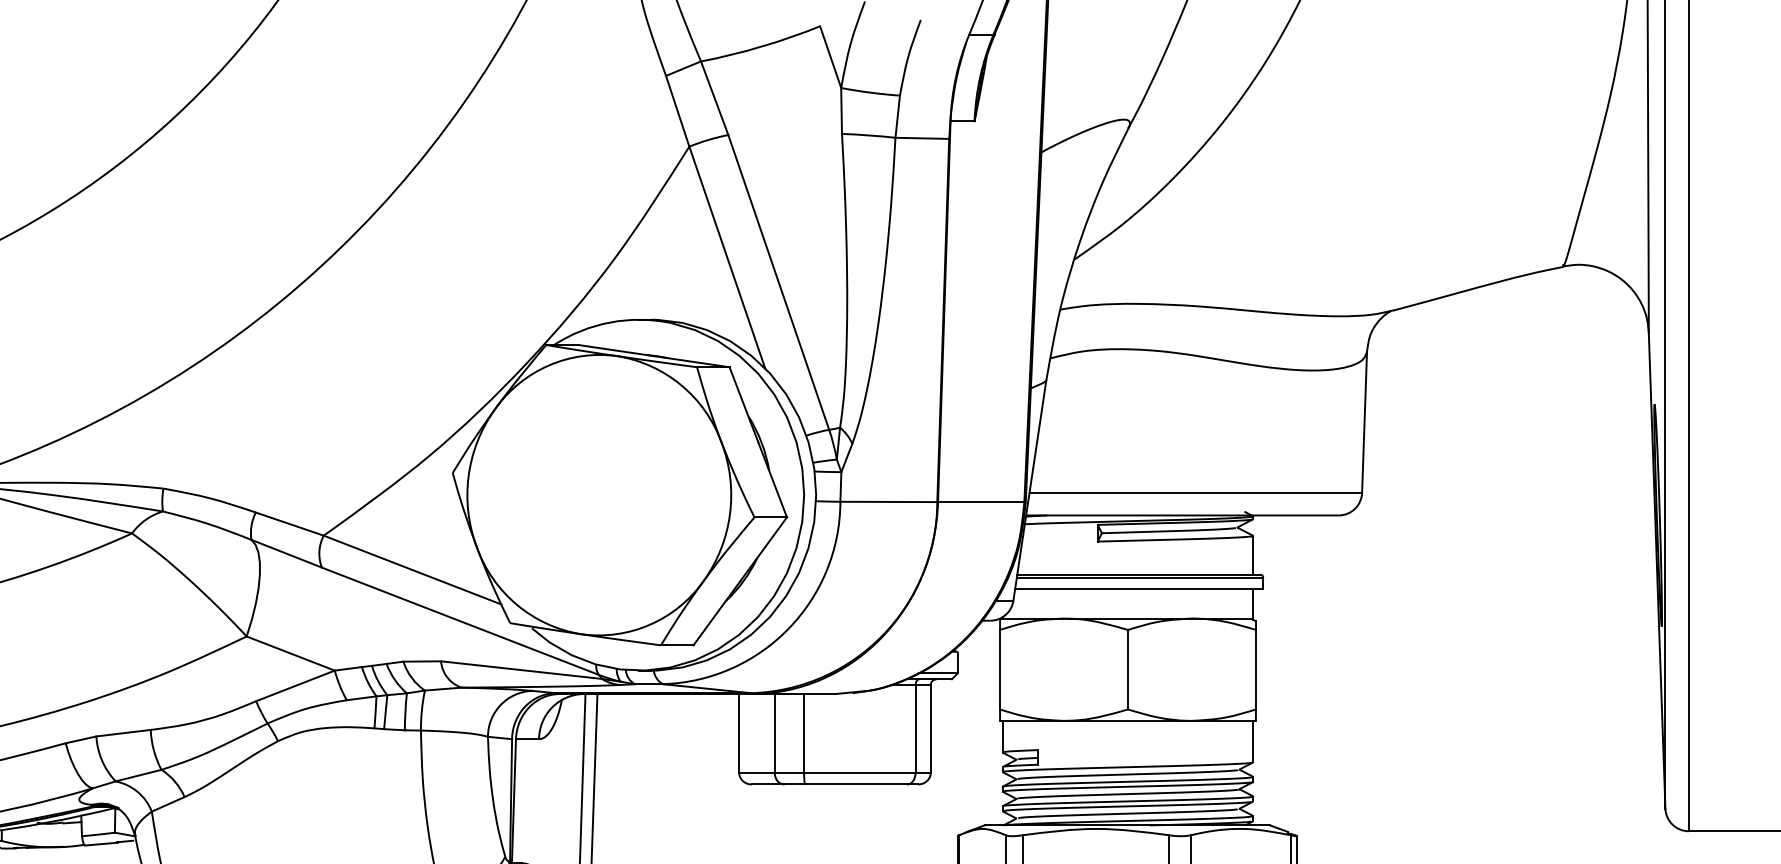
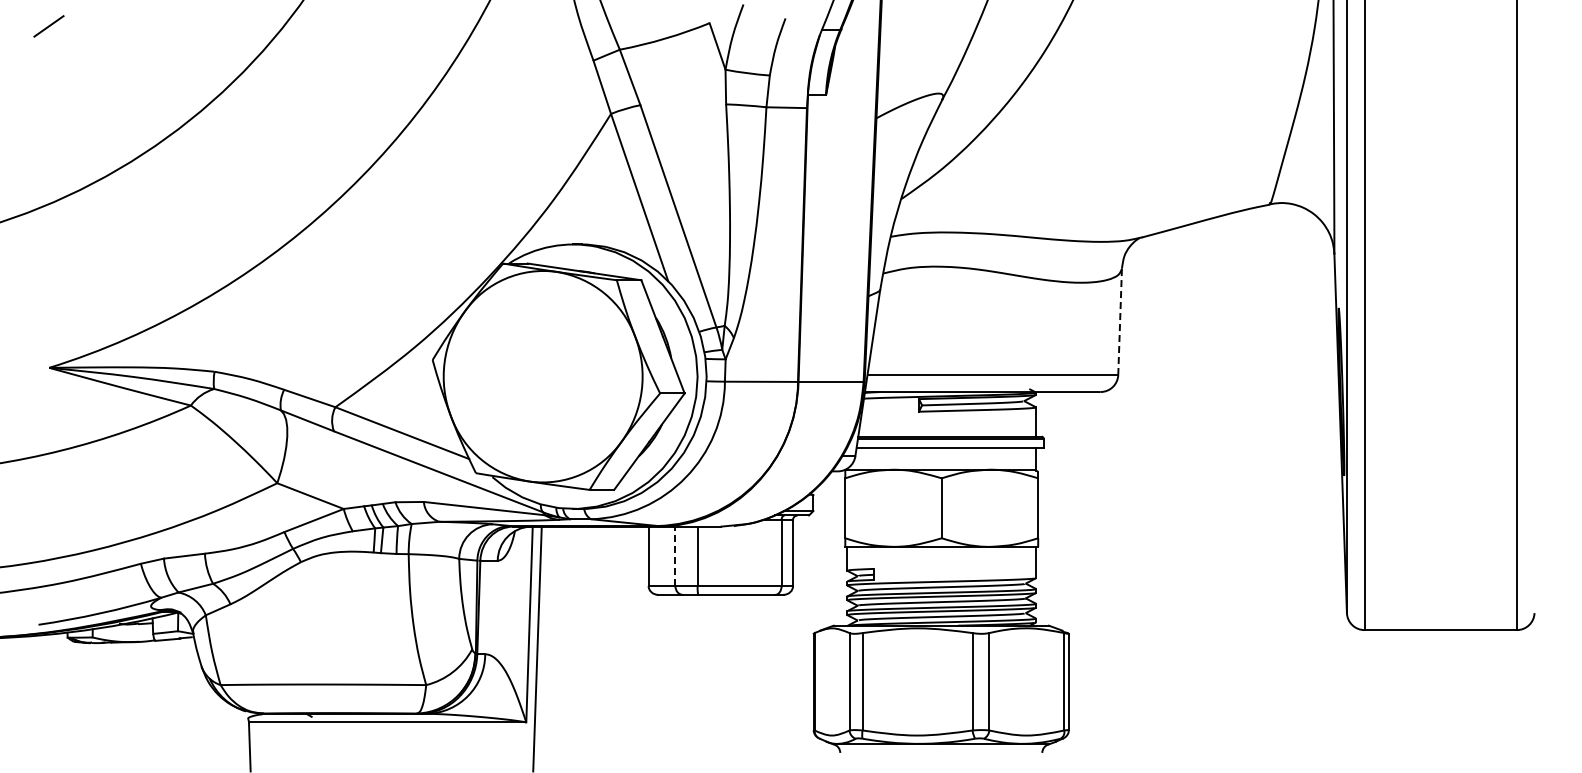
line: (1365, 421) -> (1120, 321), solid -> dashed
line: (774, 733) -> (675, 556), solid -> dashed

